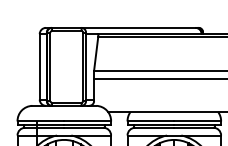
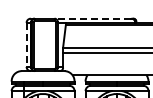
line: (137, 27) -> (92, 18), solid -> dashed
line: (39, 67) -> (26, 45), solid -> dashed

